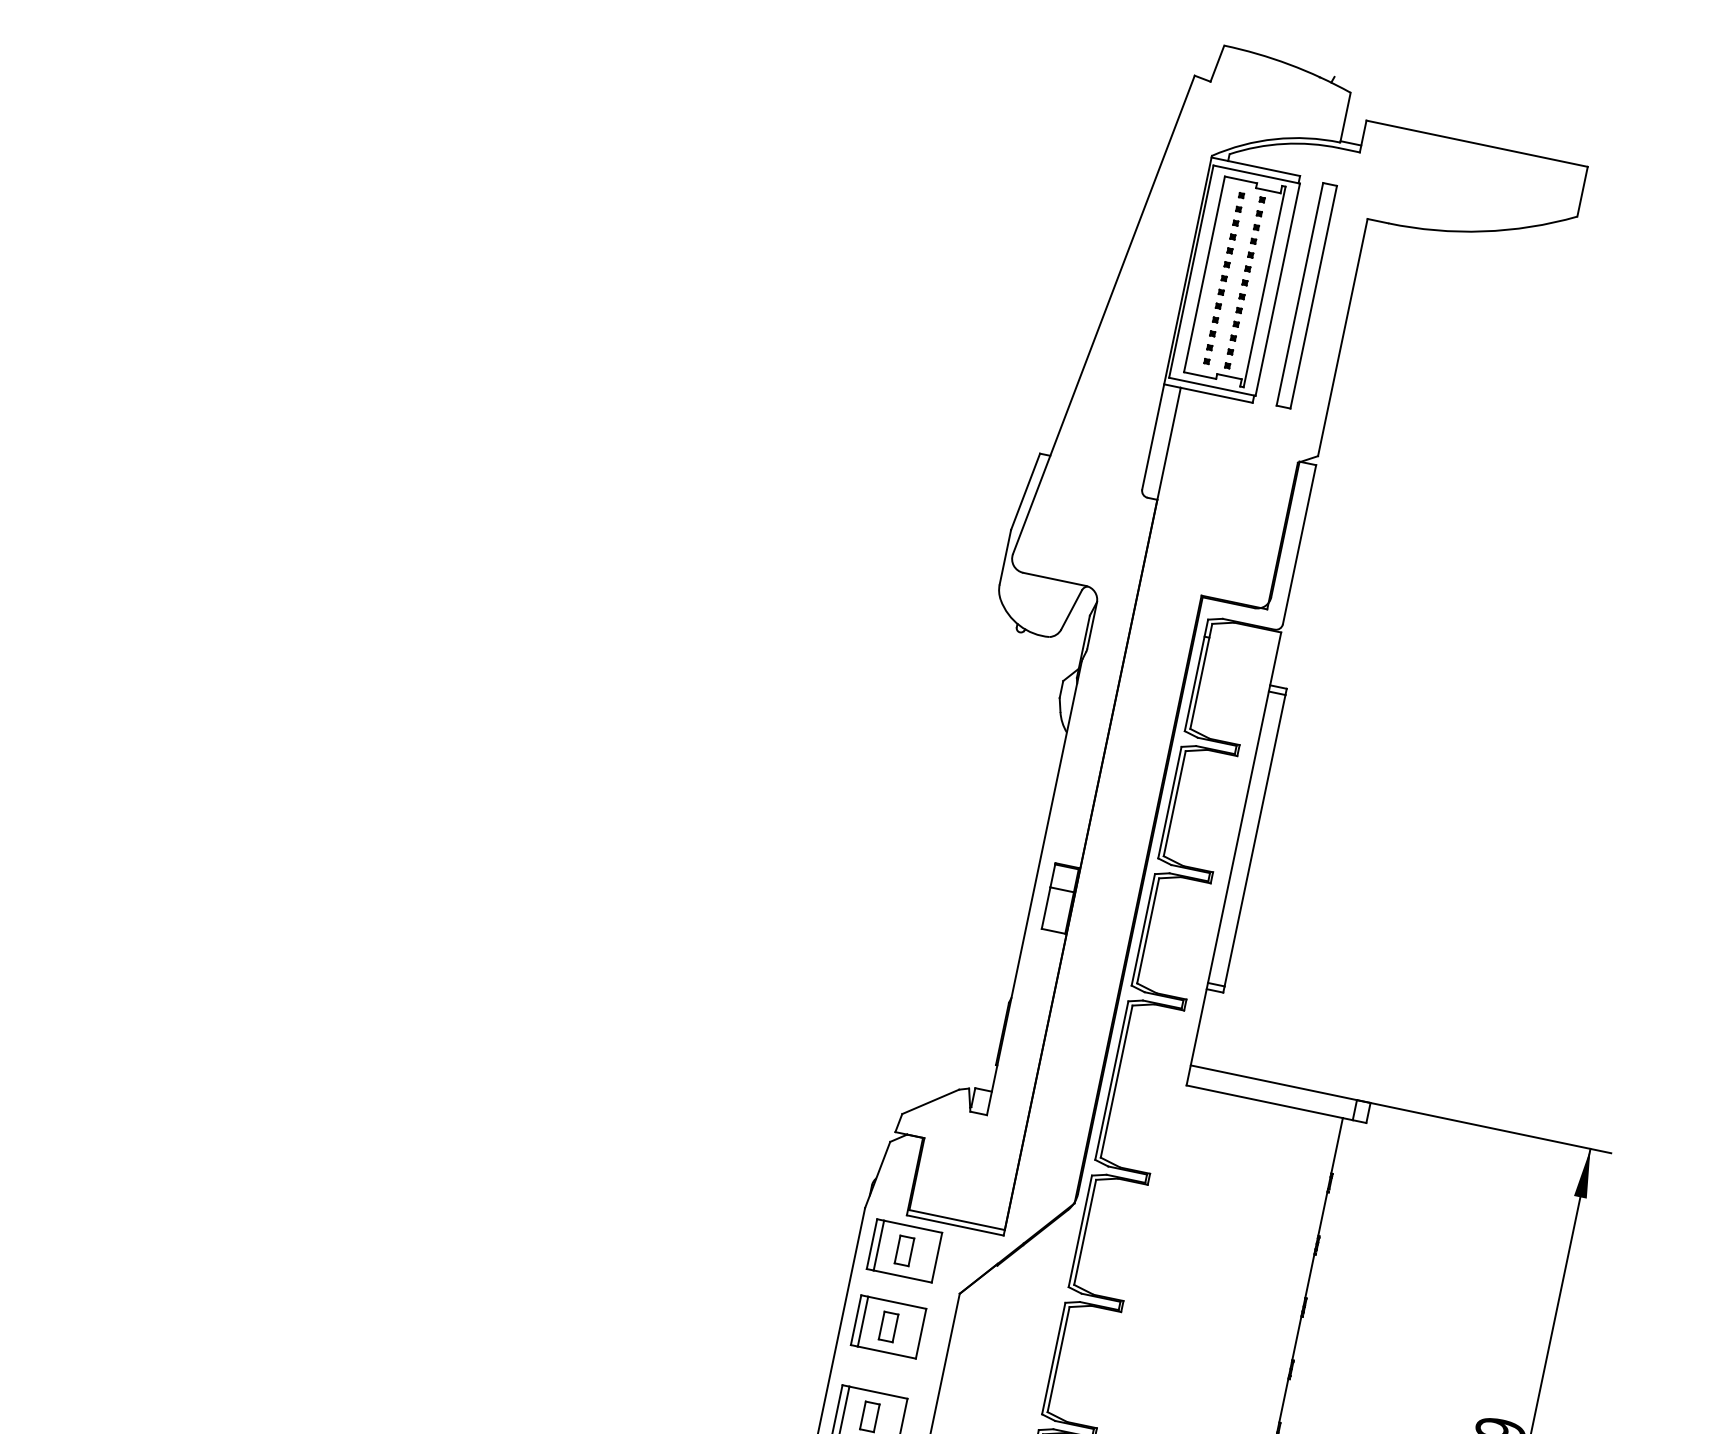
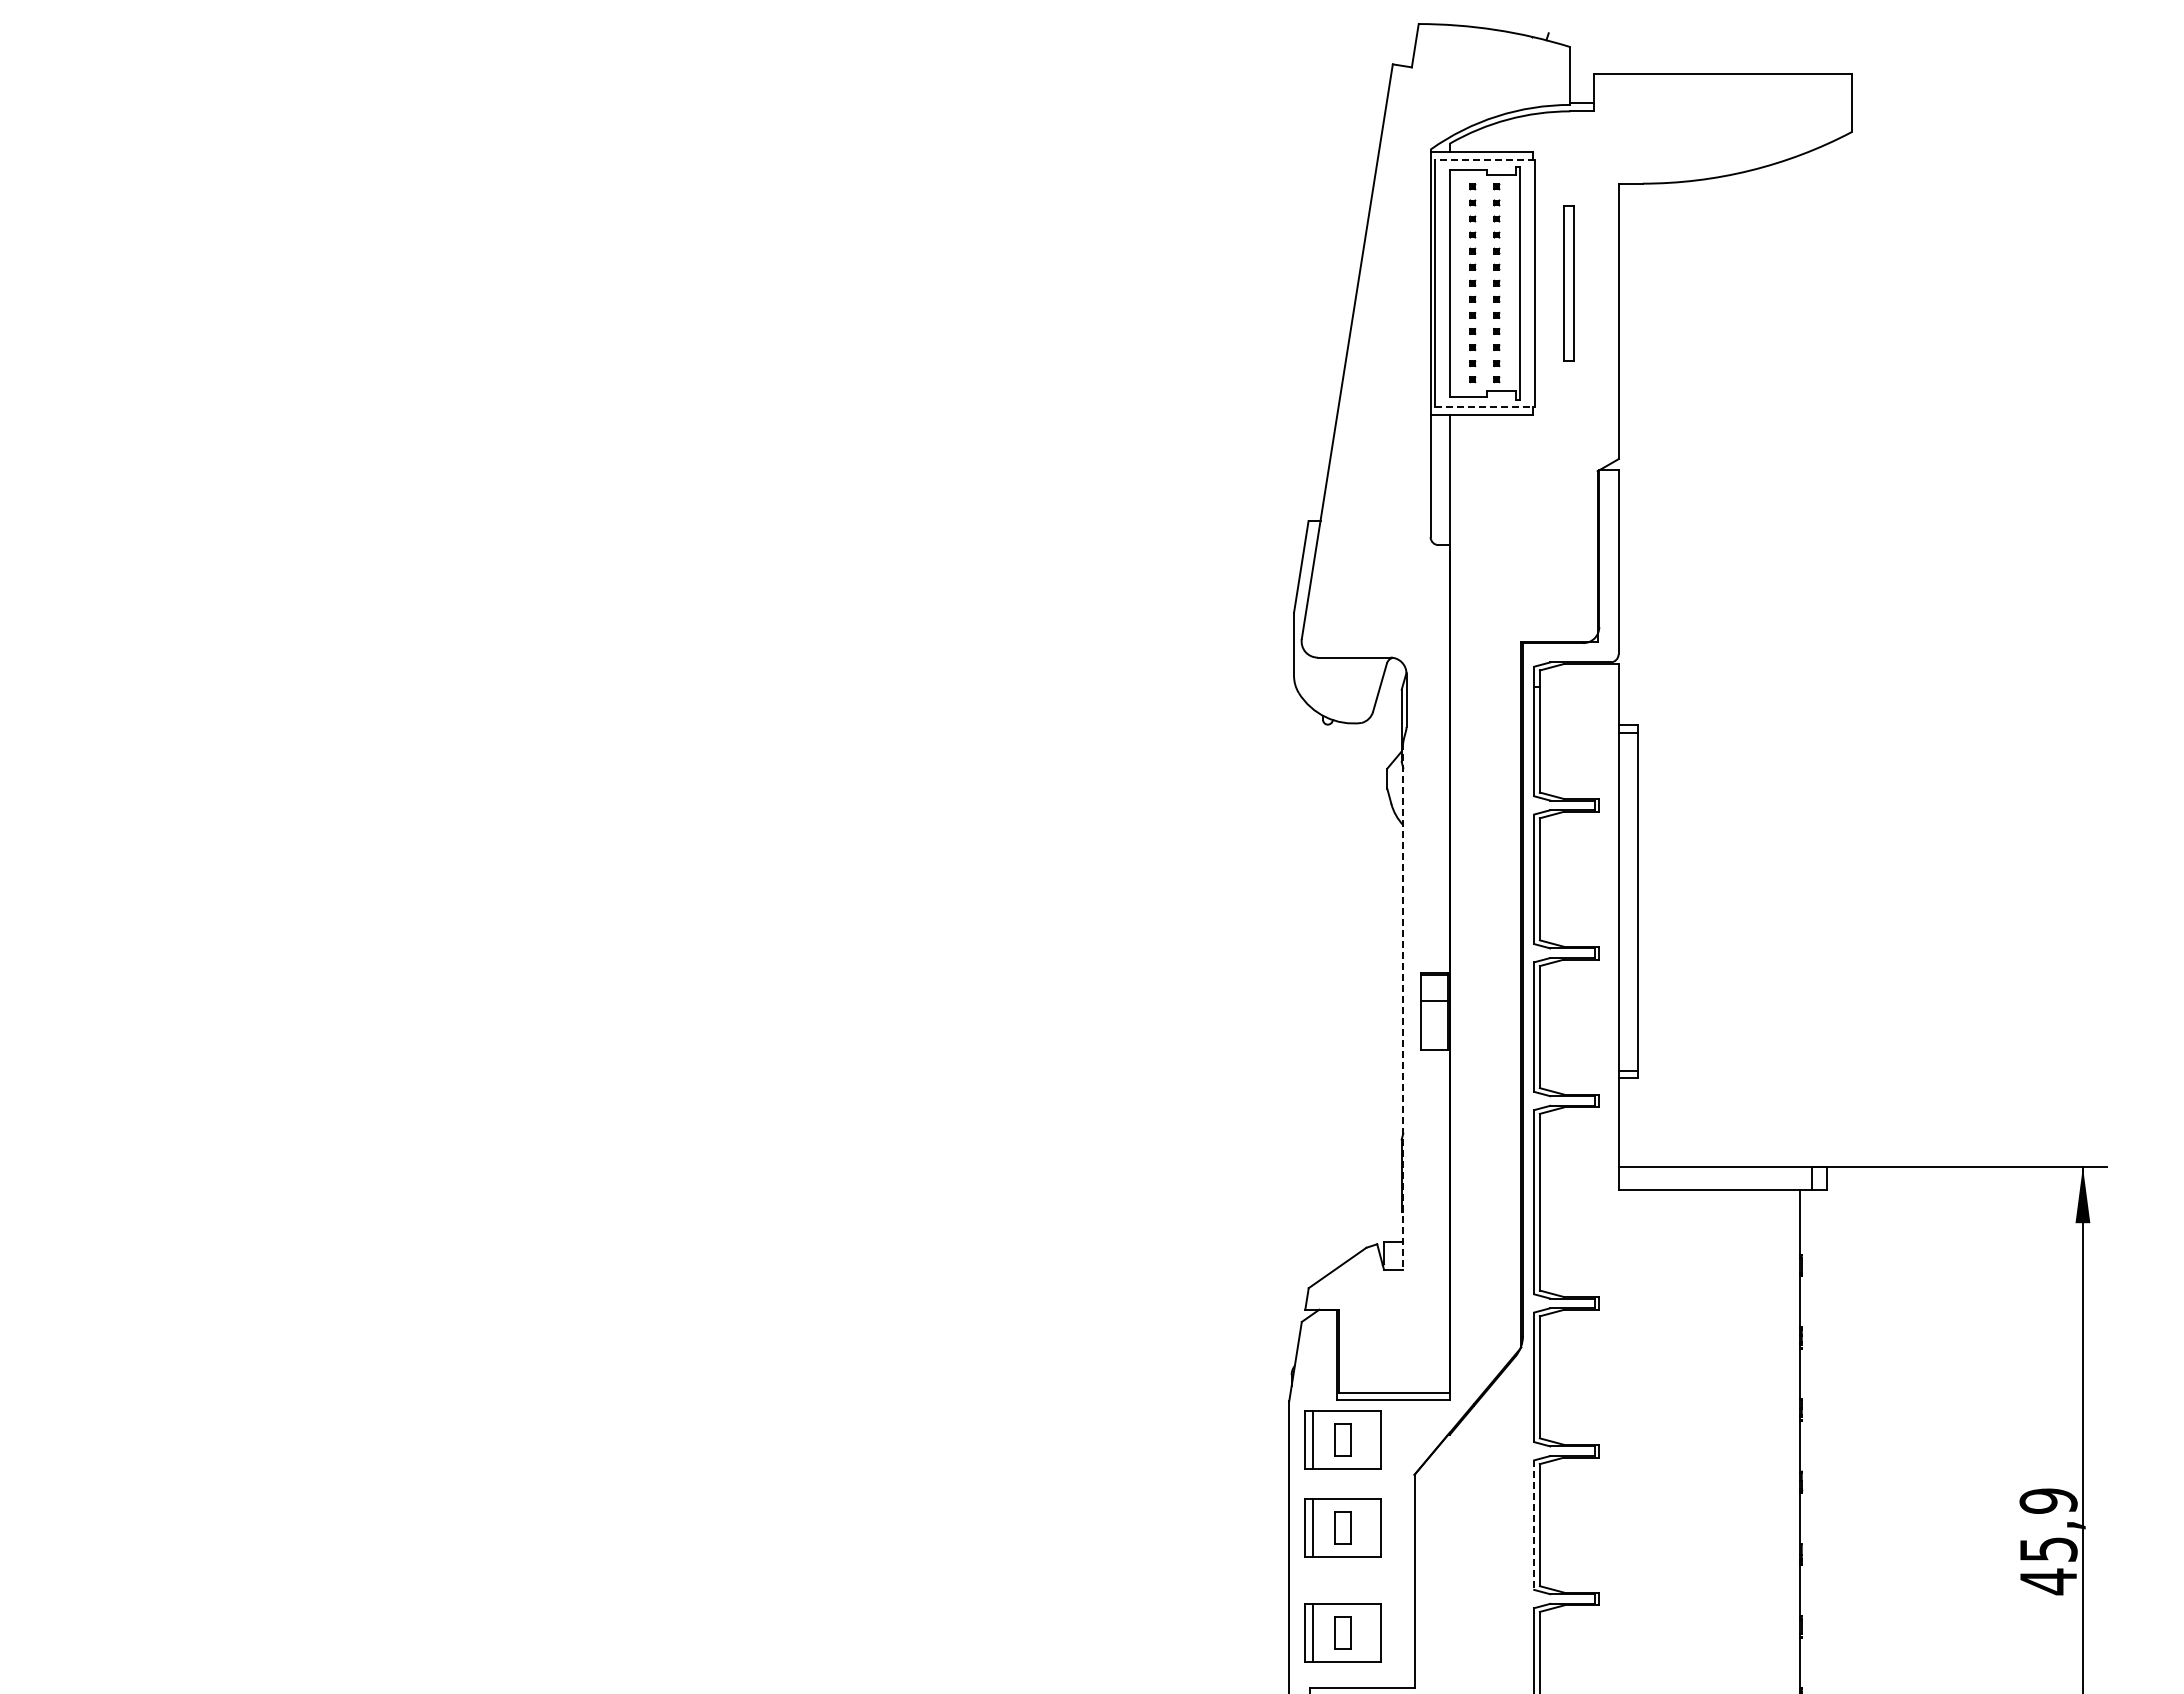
line: (1256, 174) -> (1484, 159), solid -> dashed
part: (1306, 295) -> (1568, 283), size x0.6
line: (1212, 386) -> (1485, 406), solid -> dashed
line: (1034, 888) -> (1403, 1006), solid -> dashed
line: (1053, 1358) -> (1534, 1525), solid -> dashed

